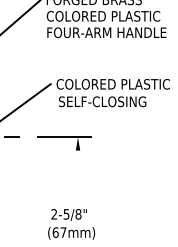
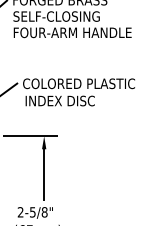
text: (103, 16) -> (69, 16), COLORED PLASTIC -> SELF-CLOSING
text: (102, 101) -> (68, 100), SELF-CLOSING -> INDEX DISC
line: (78, 175) -> (44, 173), added

